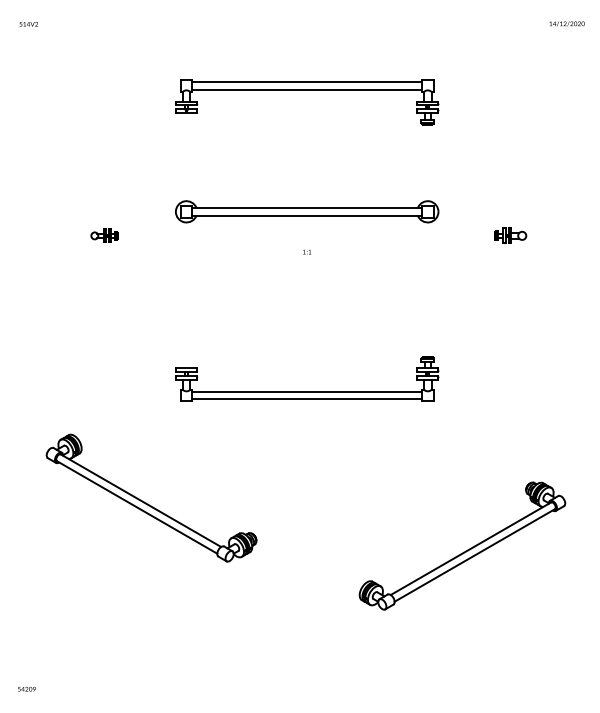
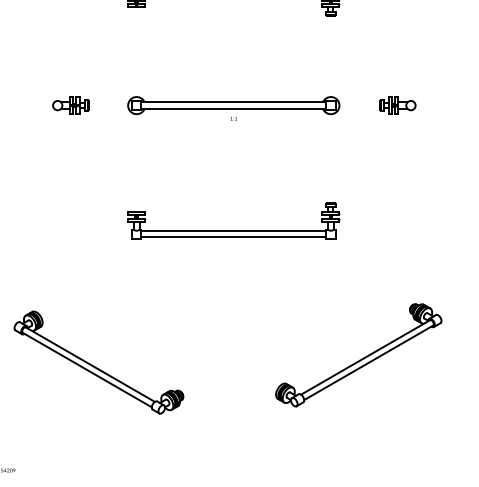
part: (307, 211) -> (234, 105), moved
part: (104, 235) -> (70, 105), size x1.67
part: (510, 235) -> (397, 105), size x1.43
part: (146, 502) -> (94, 366), moved

